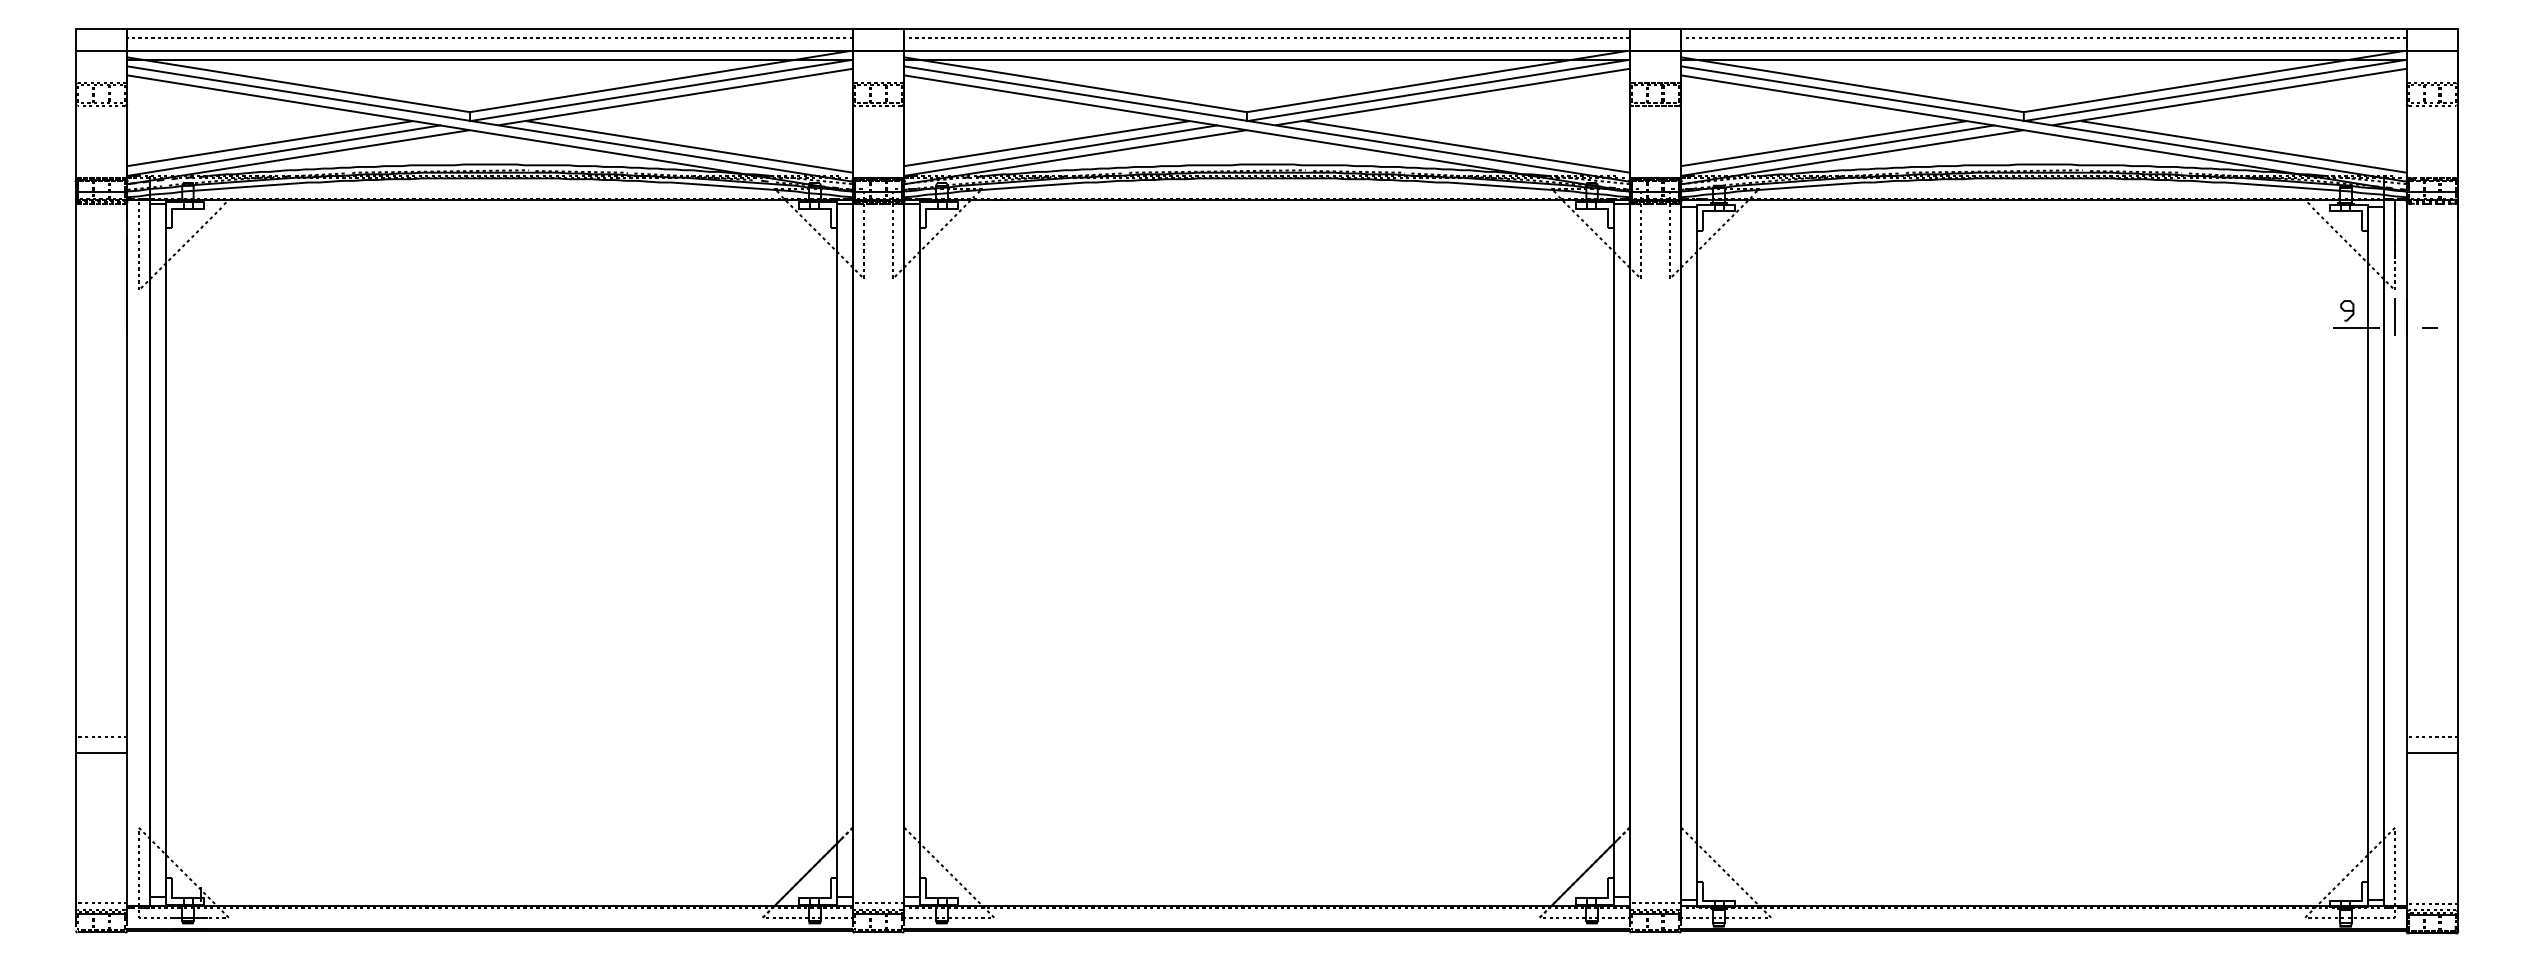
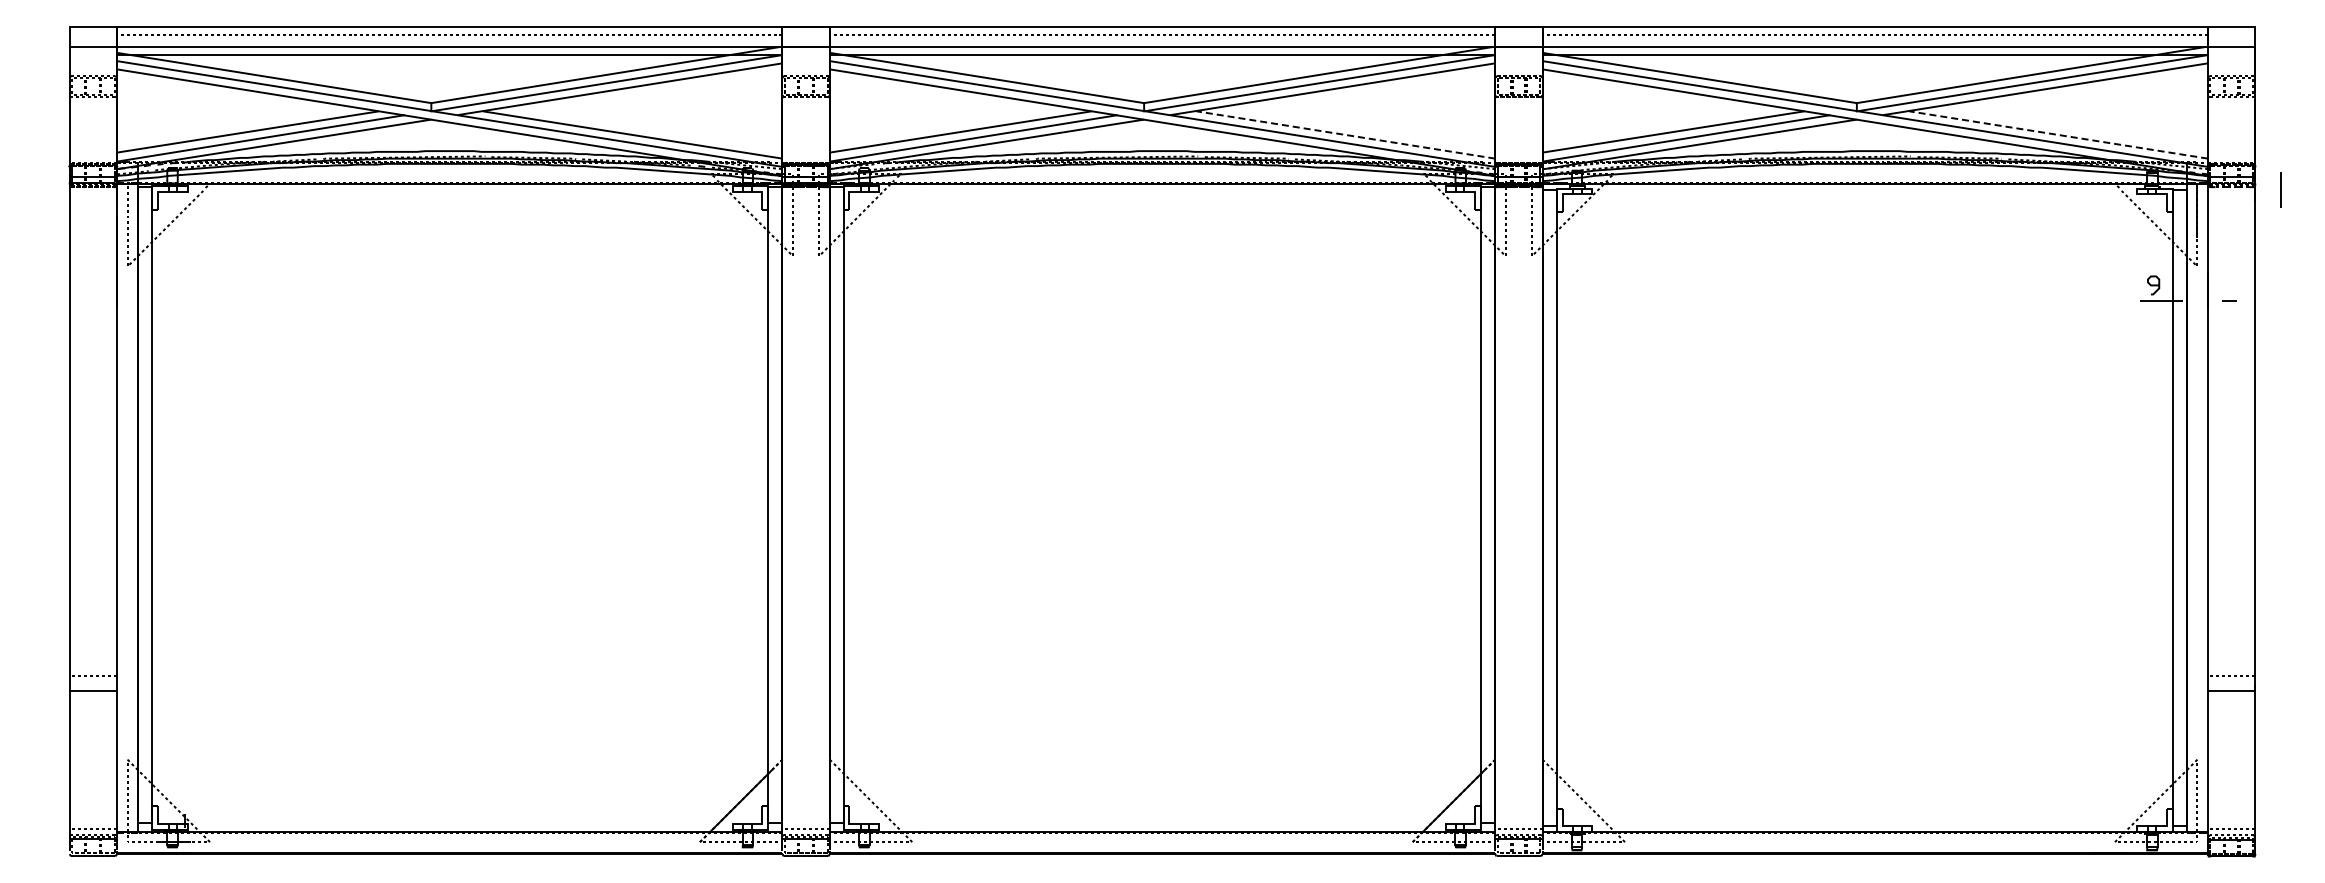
line: (1466, 146) -> (1345, 134), solid -> dashed
line: (2243, 146) -> (2058, 134), solid -> dashed
line: (2394, 316) -> (2280, 189), moved

